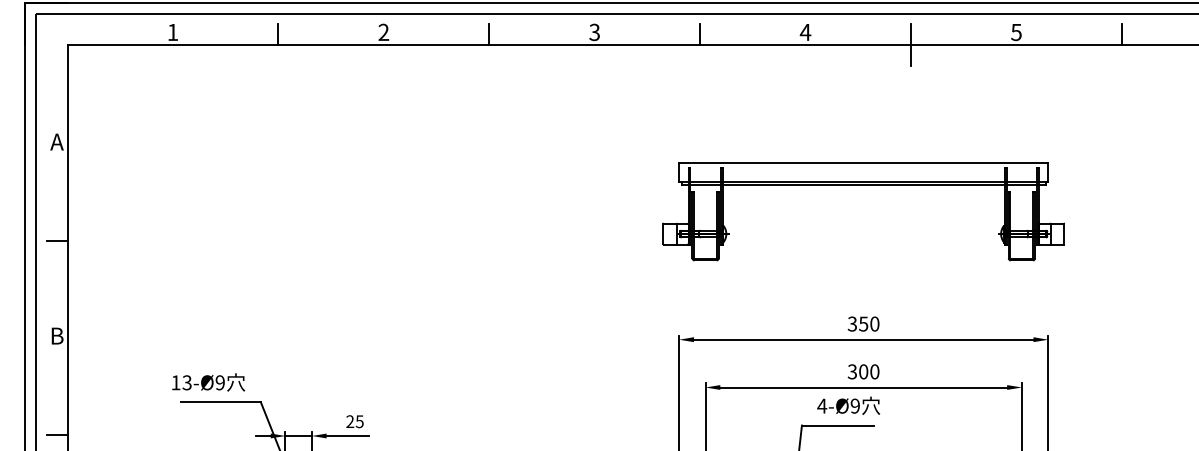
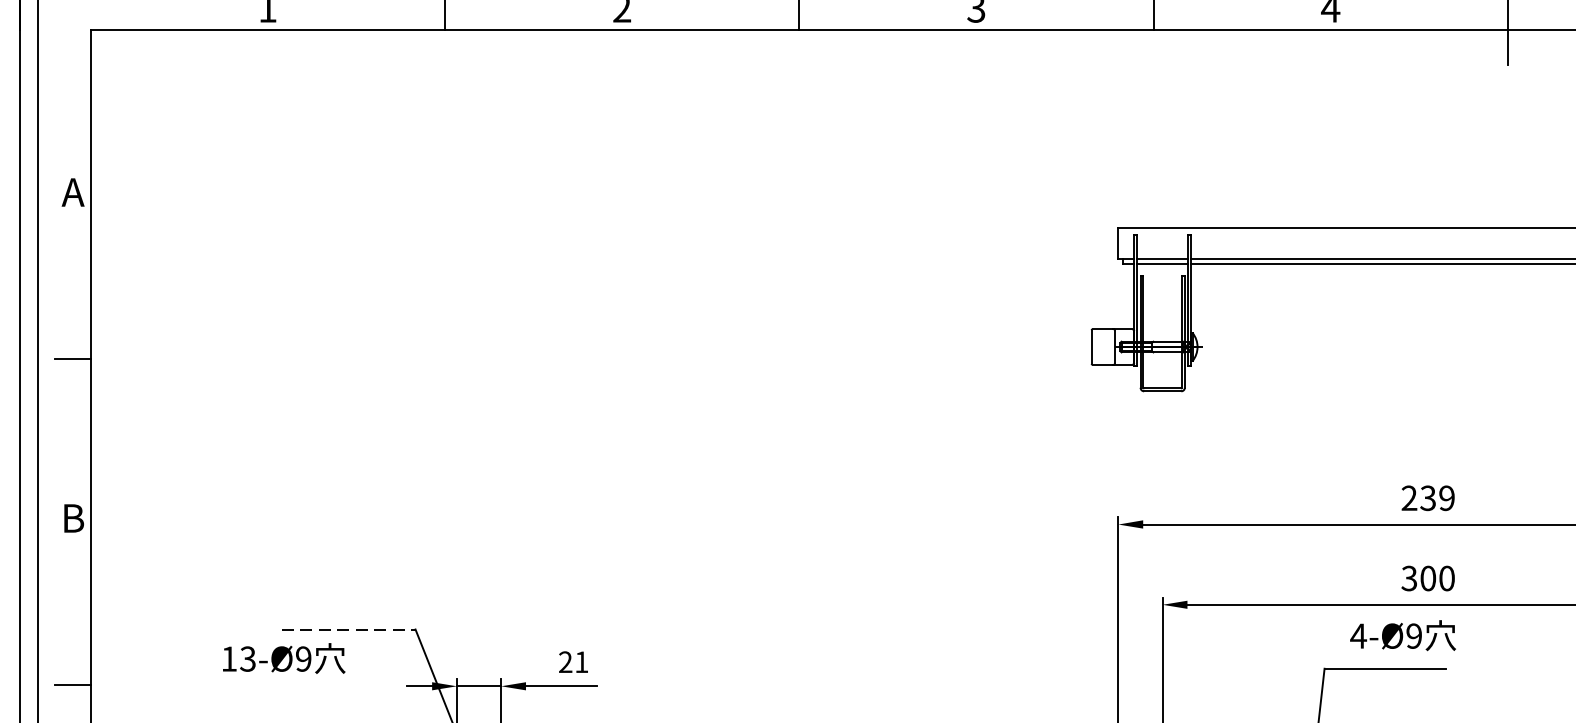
text: (863, 323) -> (1427, 497), 350 -> 239
text: (208, 382) -> (283, 658), moved
line: (221, 402) -> (349, 629), solid -> dashed
text: (359, 421) -> (581, 661), 25 -> 21

